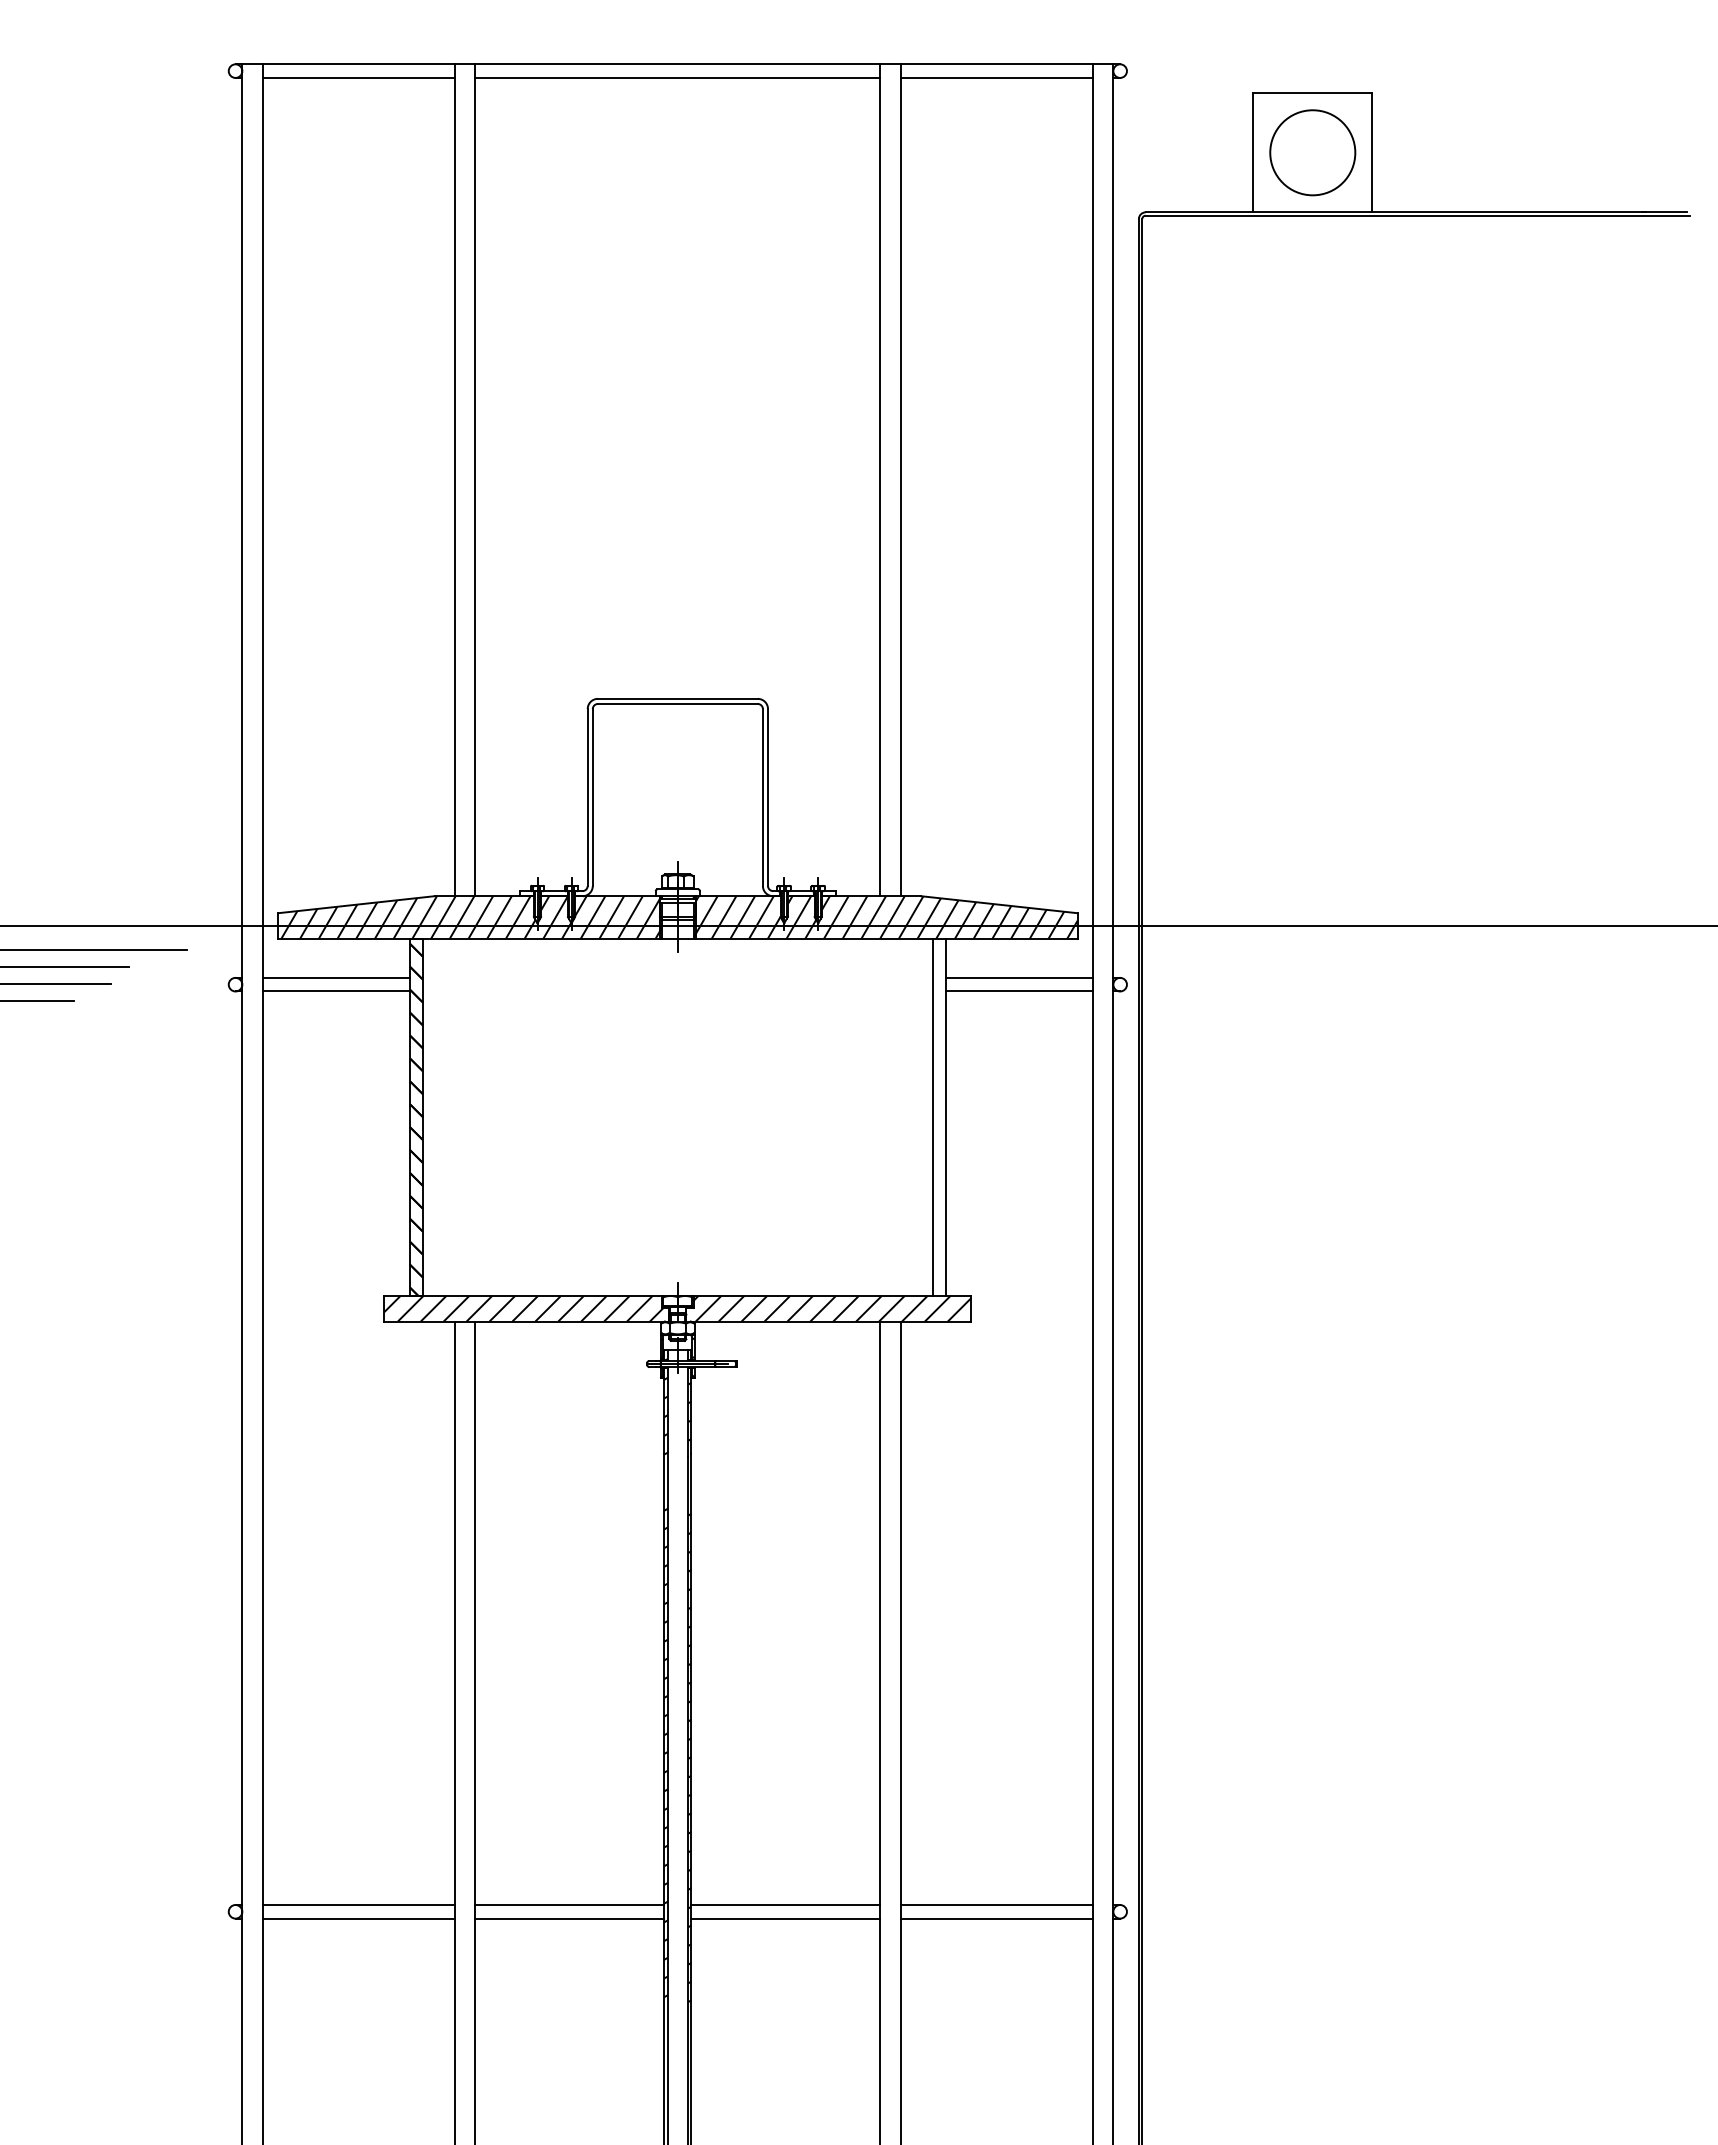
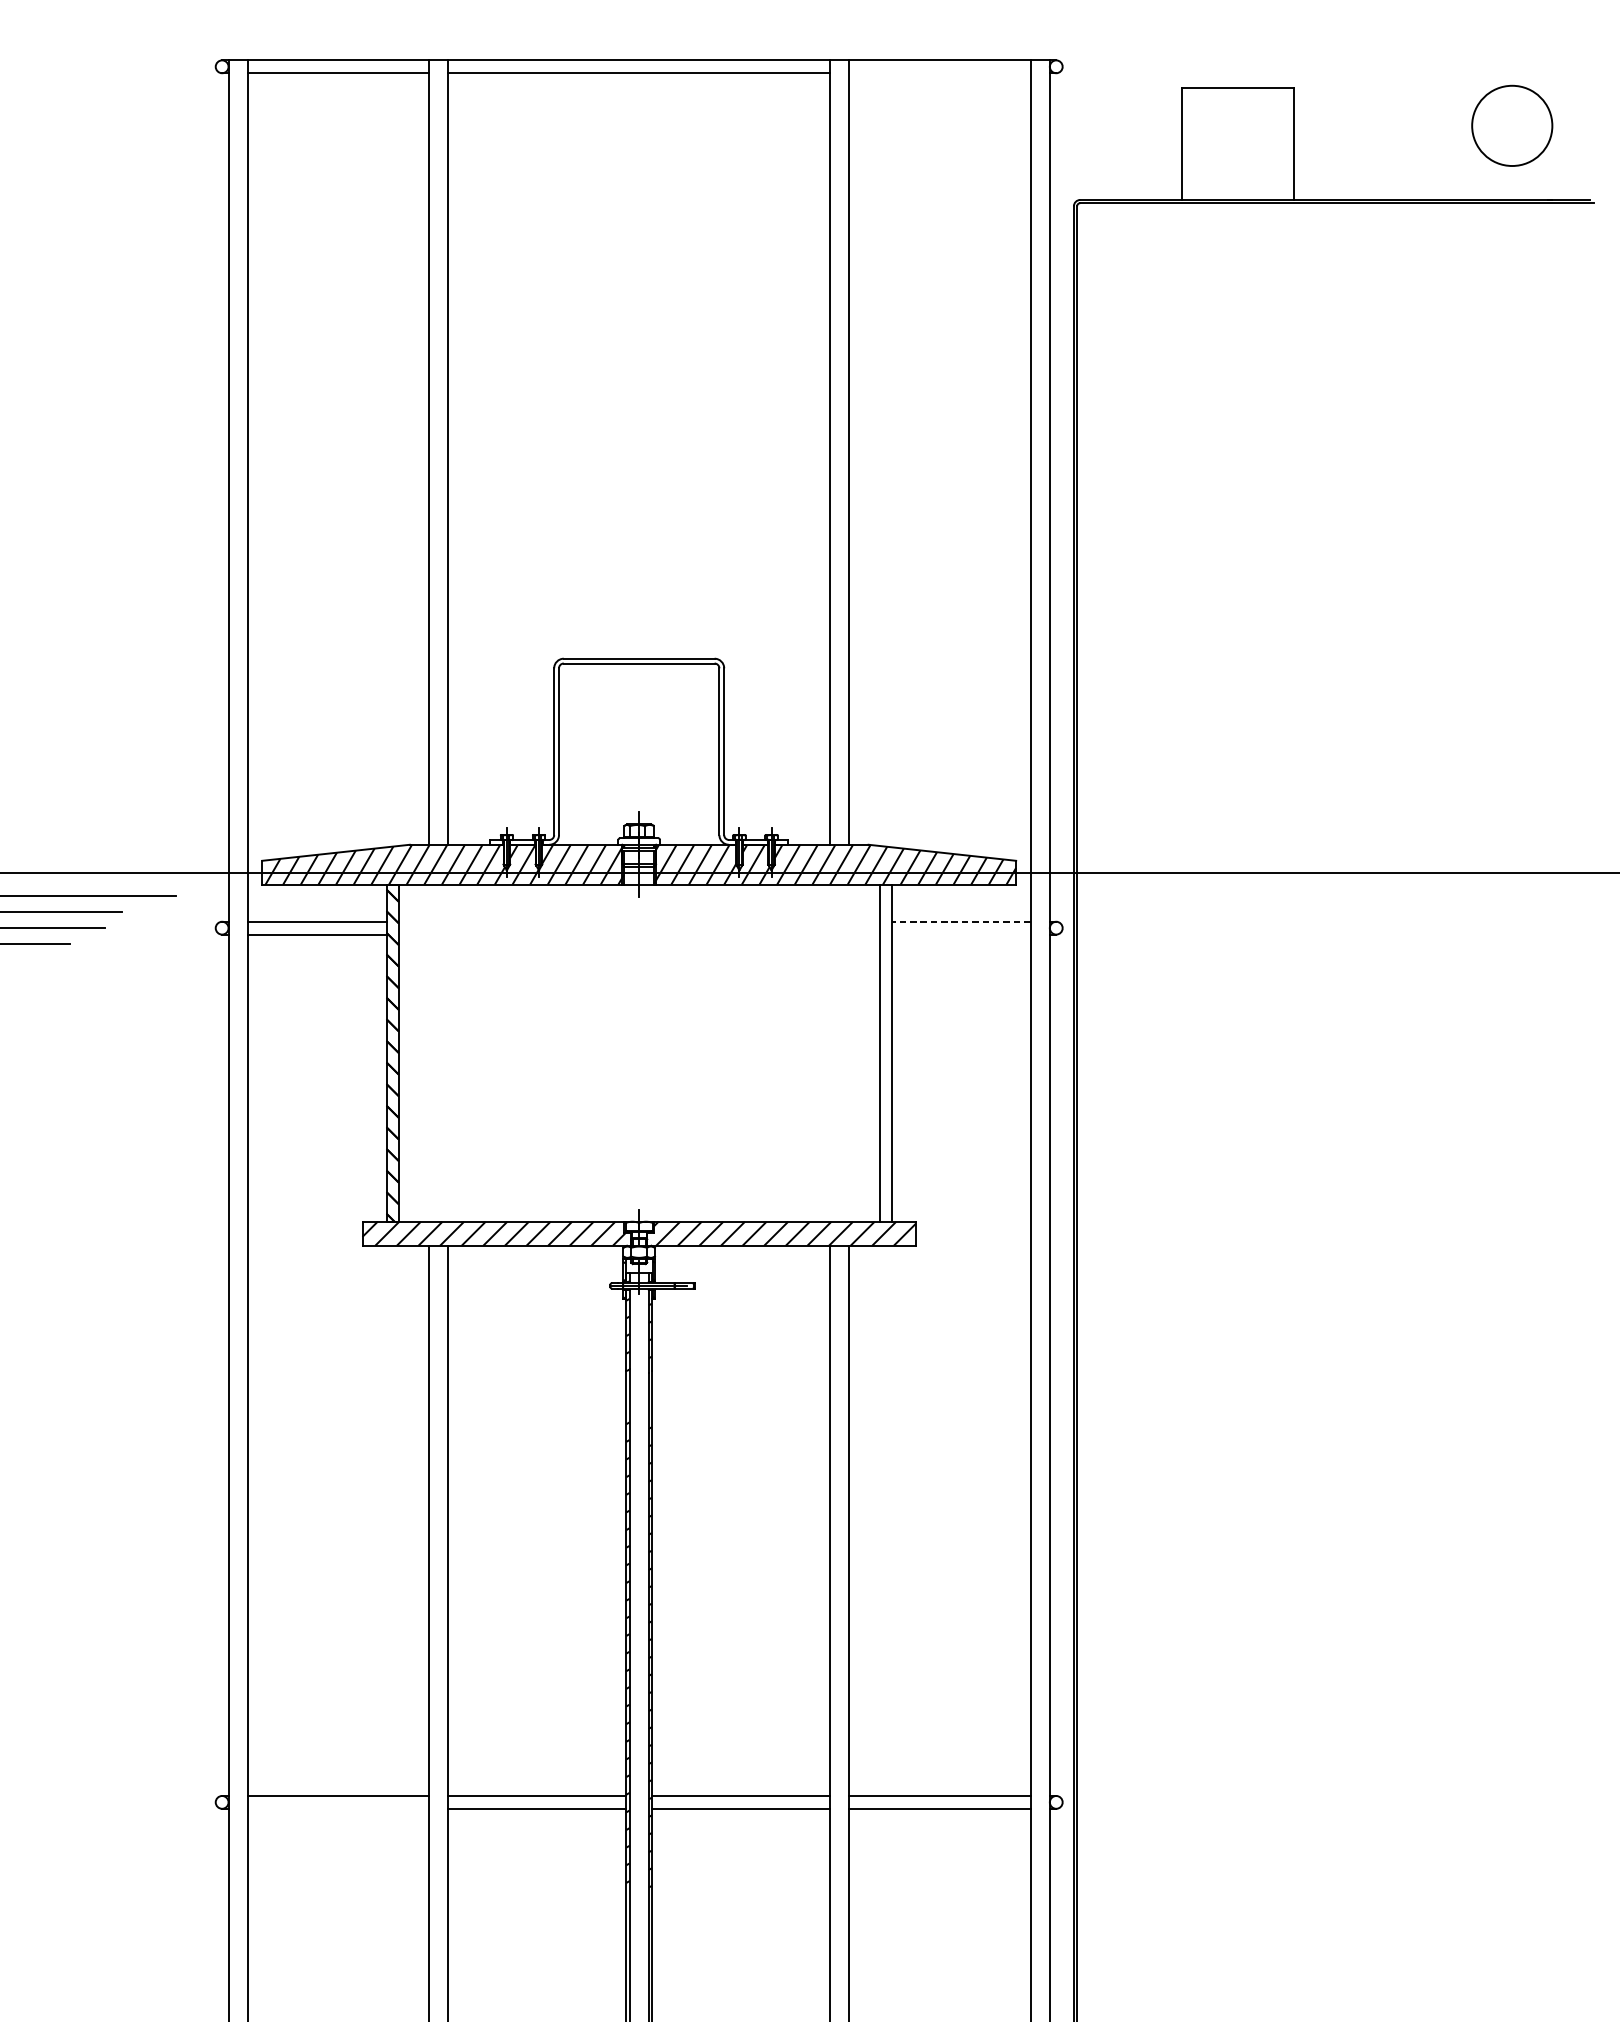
line: (996, 77) -> (939, 72), removed
circle: (1312, 152) -> (1511, 125), moved
line: (1019, 977) -> (961, 921), solid -> dashed
line: (1018, 991) -> (960, 934), removed
line: (358, 1918) -> (338, 1808), removed

